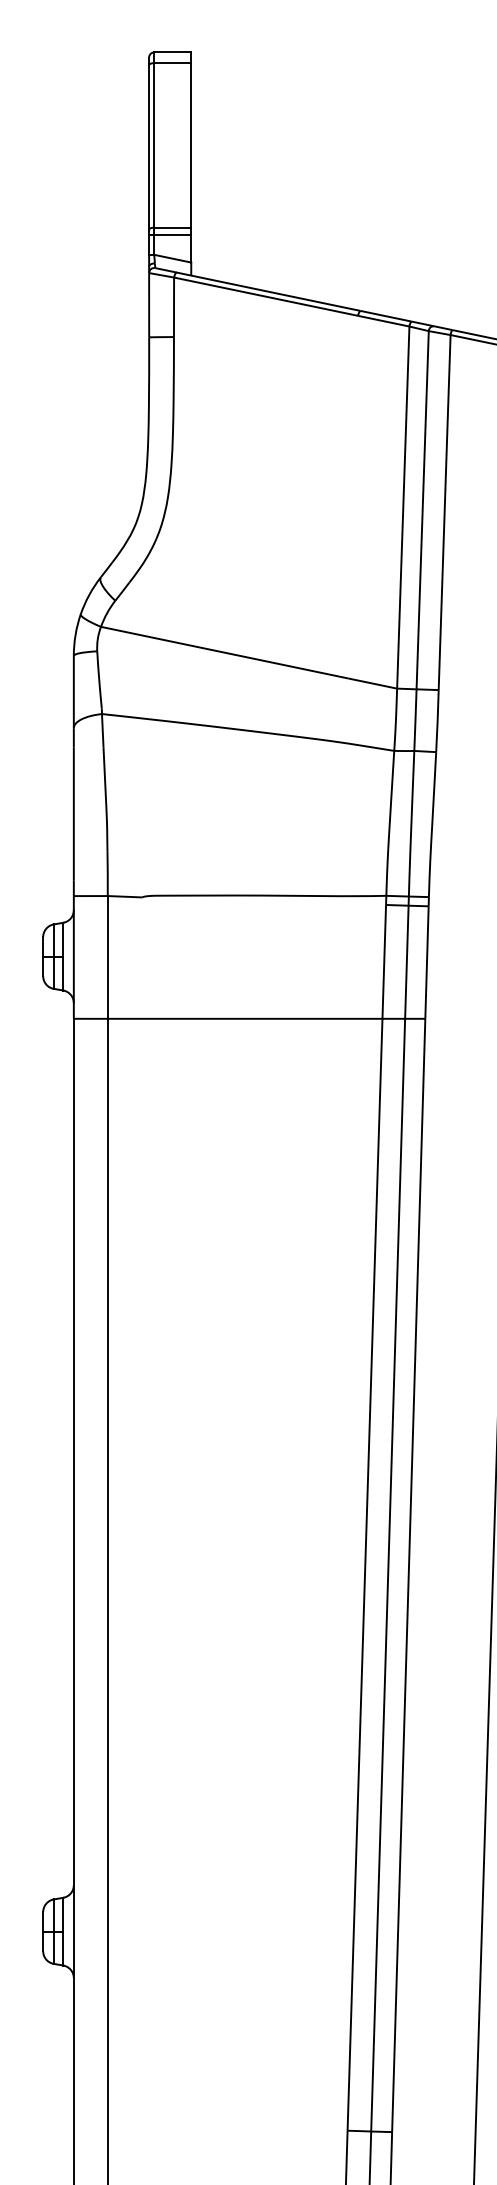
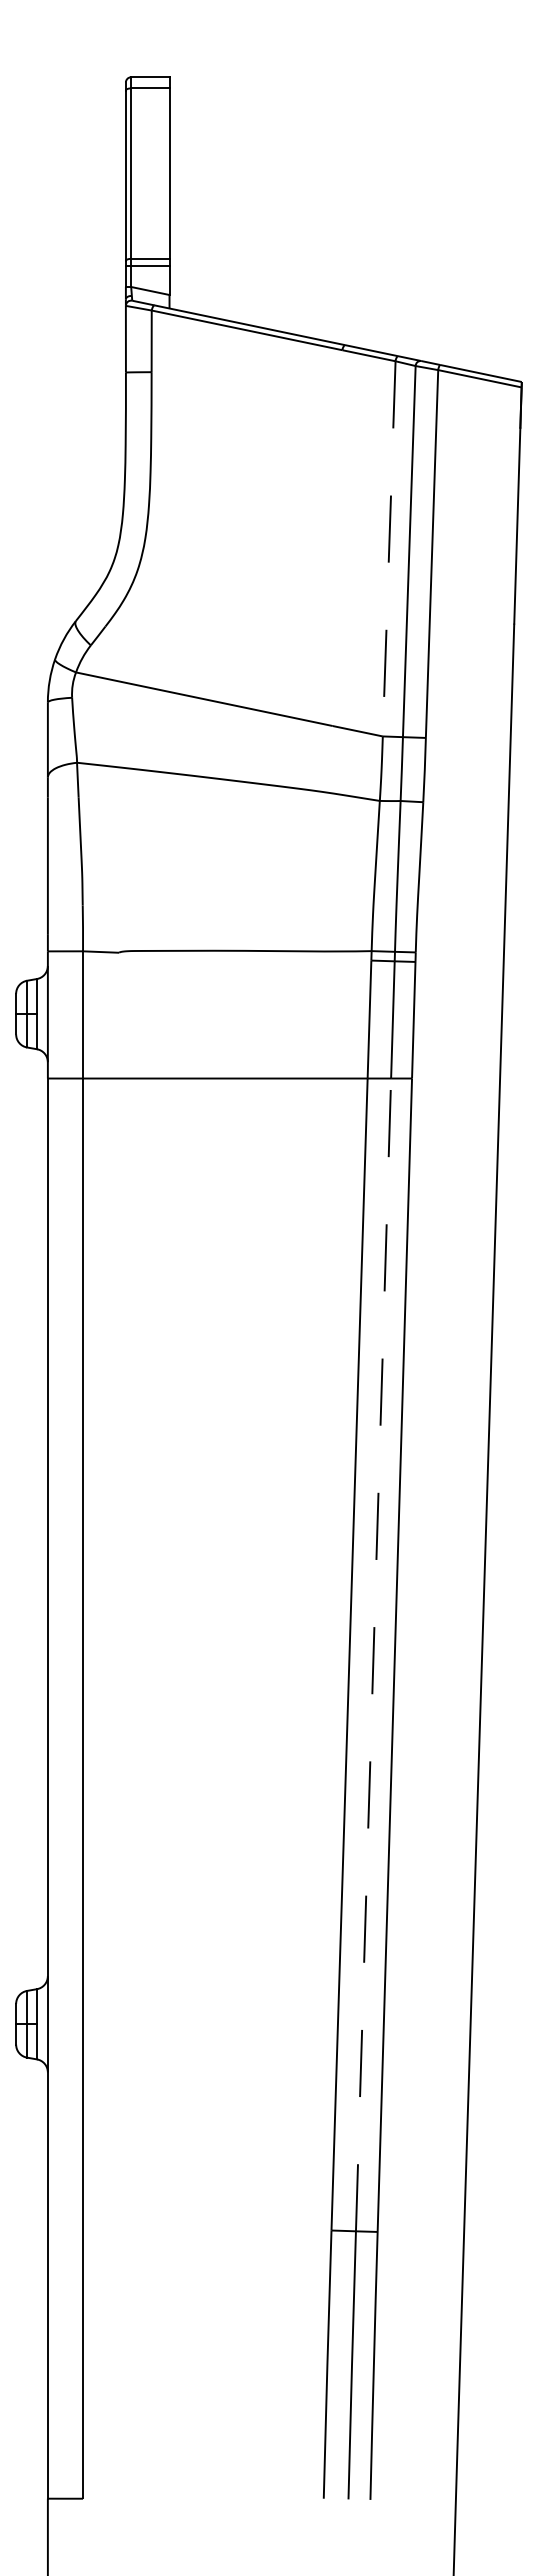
line: (403, 508) -> (389, 549), solid -> dashed
line: (388, 1574) -> (373, 1654), solid -> dashed

